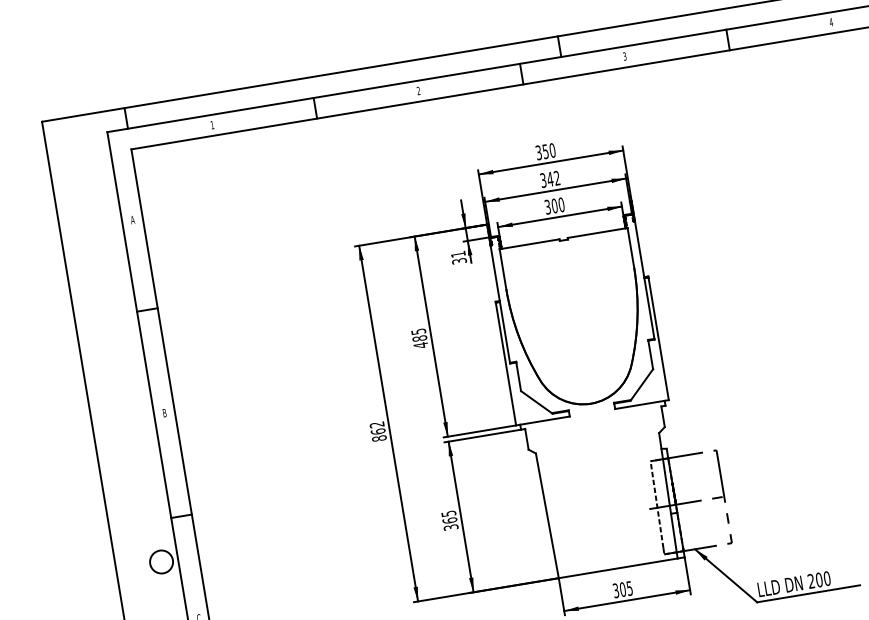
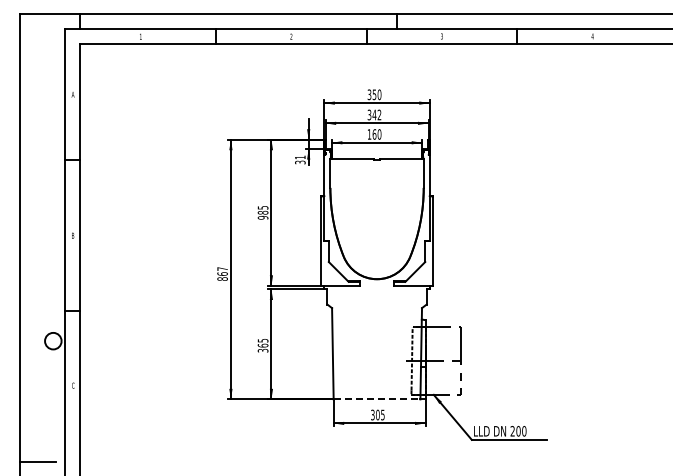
text: (550, 206) -> (371, 134), 300 -> 160
text: (420, 345) -> (262, 217), 485 -> 985
text: (376, 424) -> (222, 268), 862 -> 867
line: (618, 568) -> (377, 399), solid -> dashed

